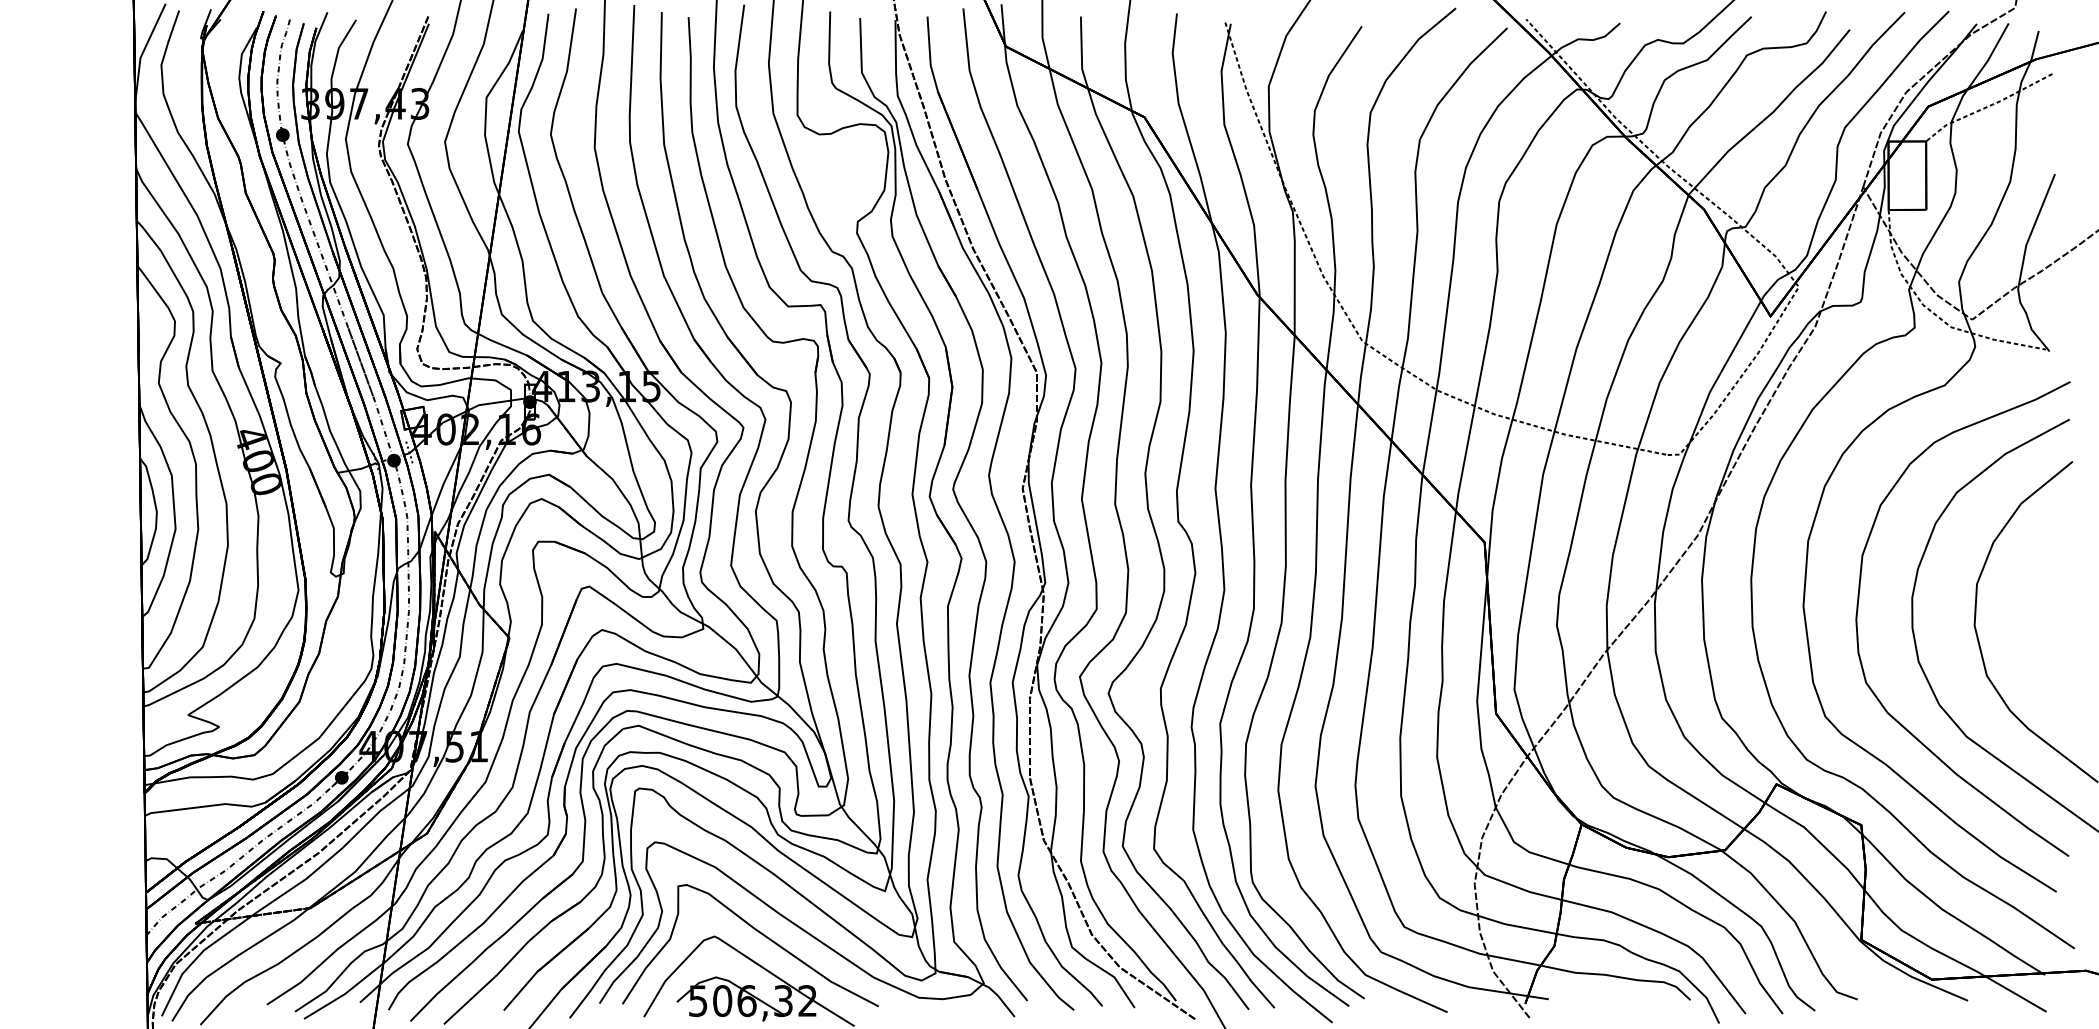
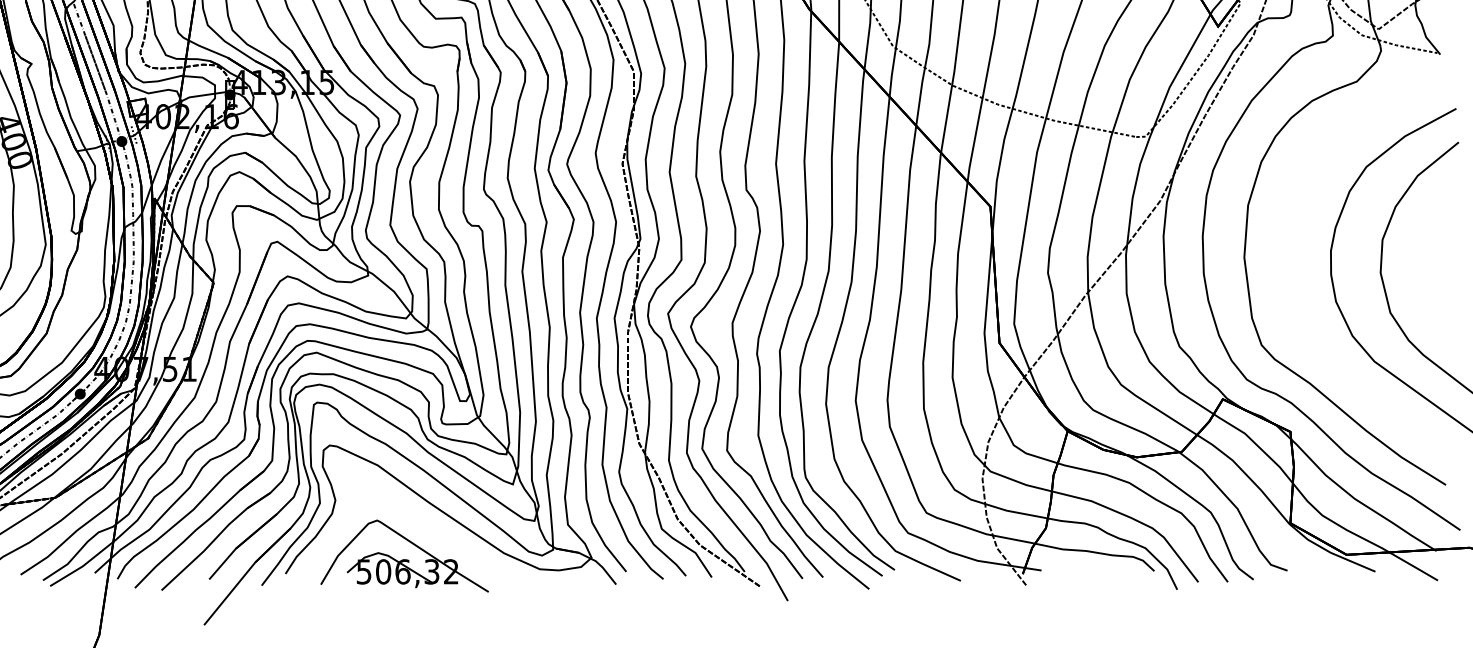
curve: (1858, 610) -> (1288, 260), removed
curve: (759, 933) -> (412, 518), removed

